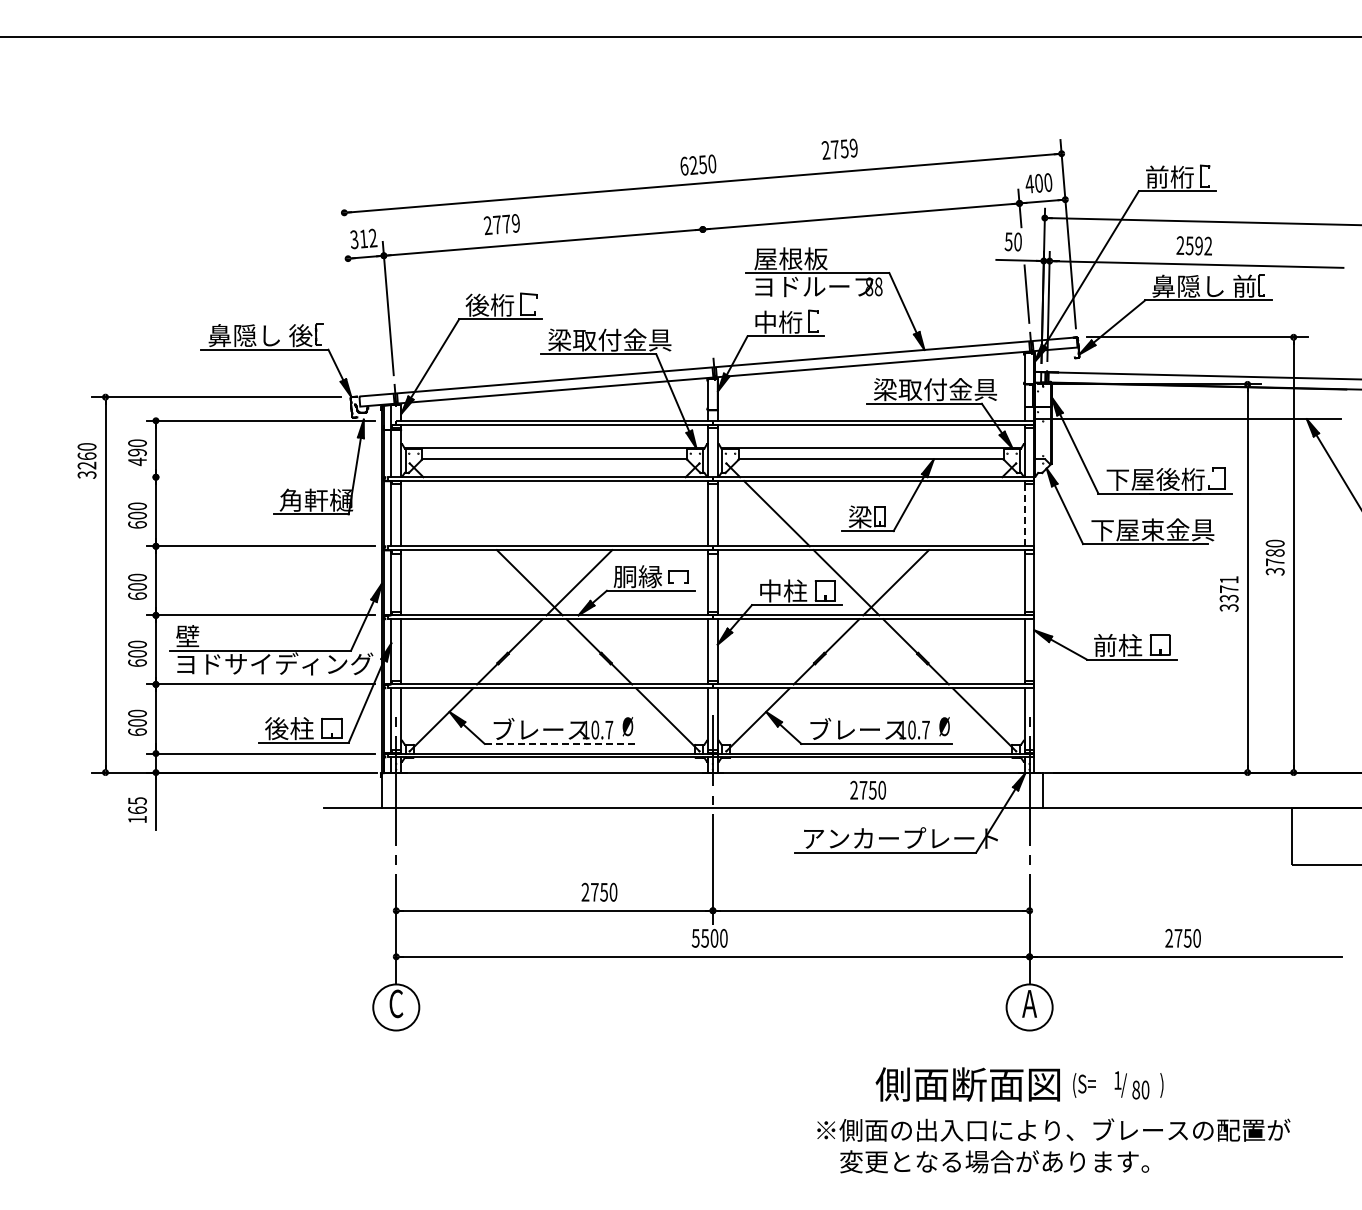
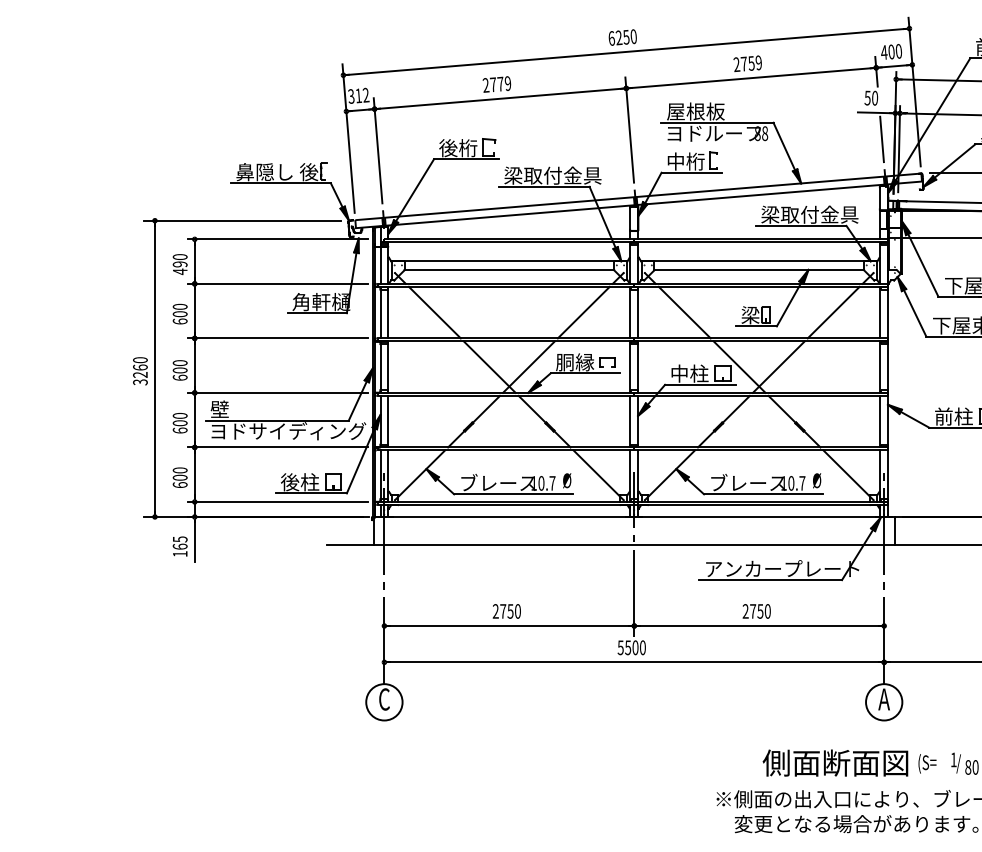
text: (839, 148) -> (747, 63), moved
text: (501, 224) -> (496, 84), moved
line: (706, 281) -> (629, 129), added
line: (350, 293) -> (348, 138), added
text: (86, 460) -> (139, 370), moved
line: (260, 477) -> (277, 284), added
line: (460, 513) -> (435, 312), added
line: (648, 513) -> (583, 312), added
line: (965, 513) -> (833, 312), added
line: (1024, 513) -> (880, 312), dashed -> solid
line: (560, 743) -> (513, 494), dashed -> solid
text: (867, 789) -> (756, 610), moved
text: (599, 891) -> (506, 610), moved

